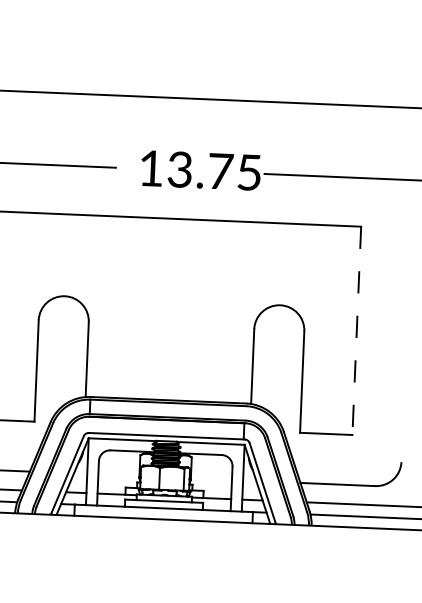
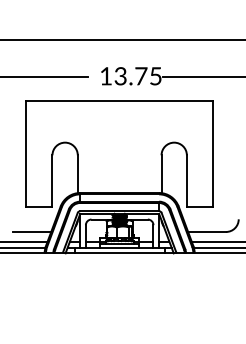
line: (357, 329) -> (213, 153), dashed -> solid

